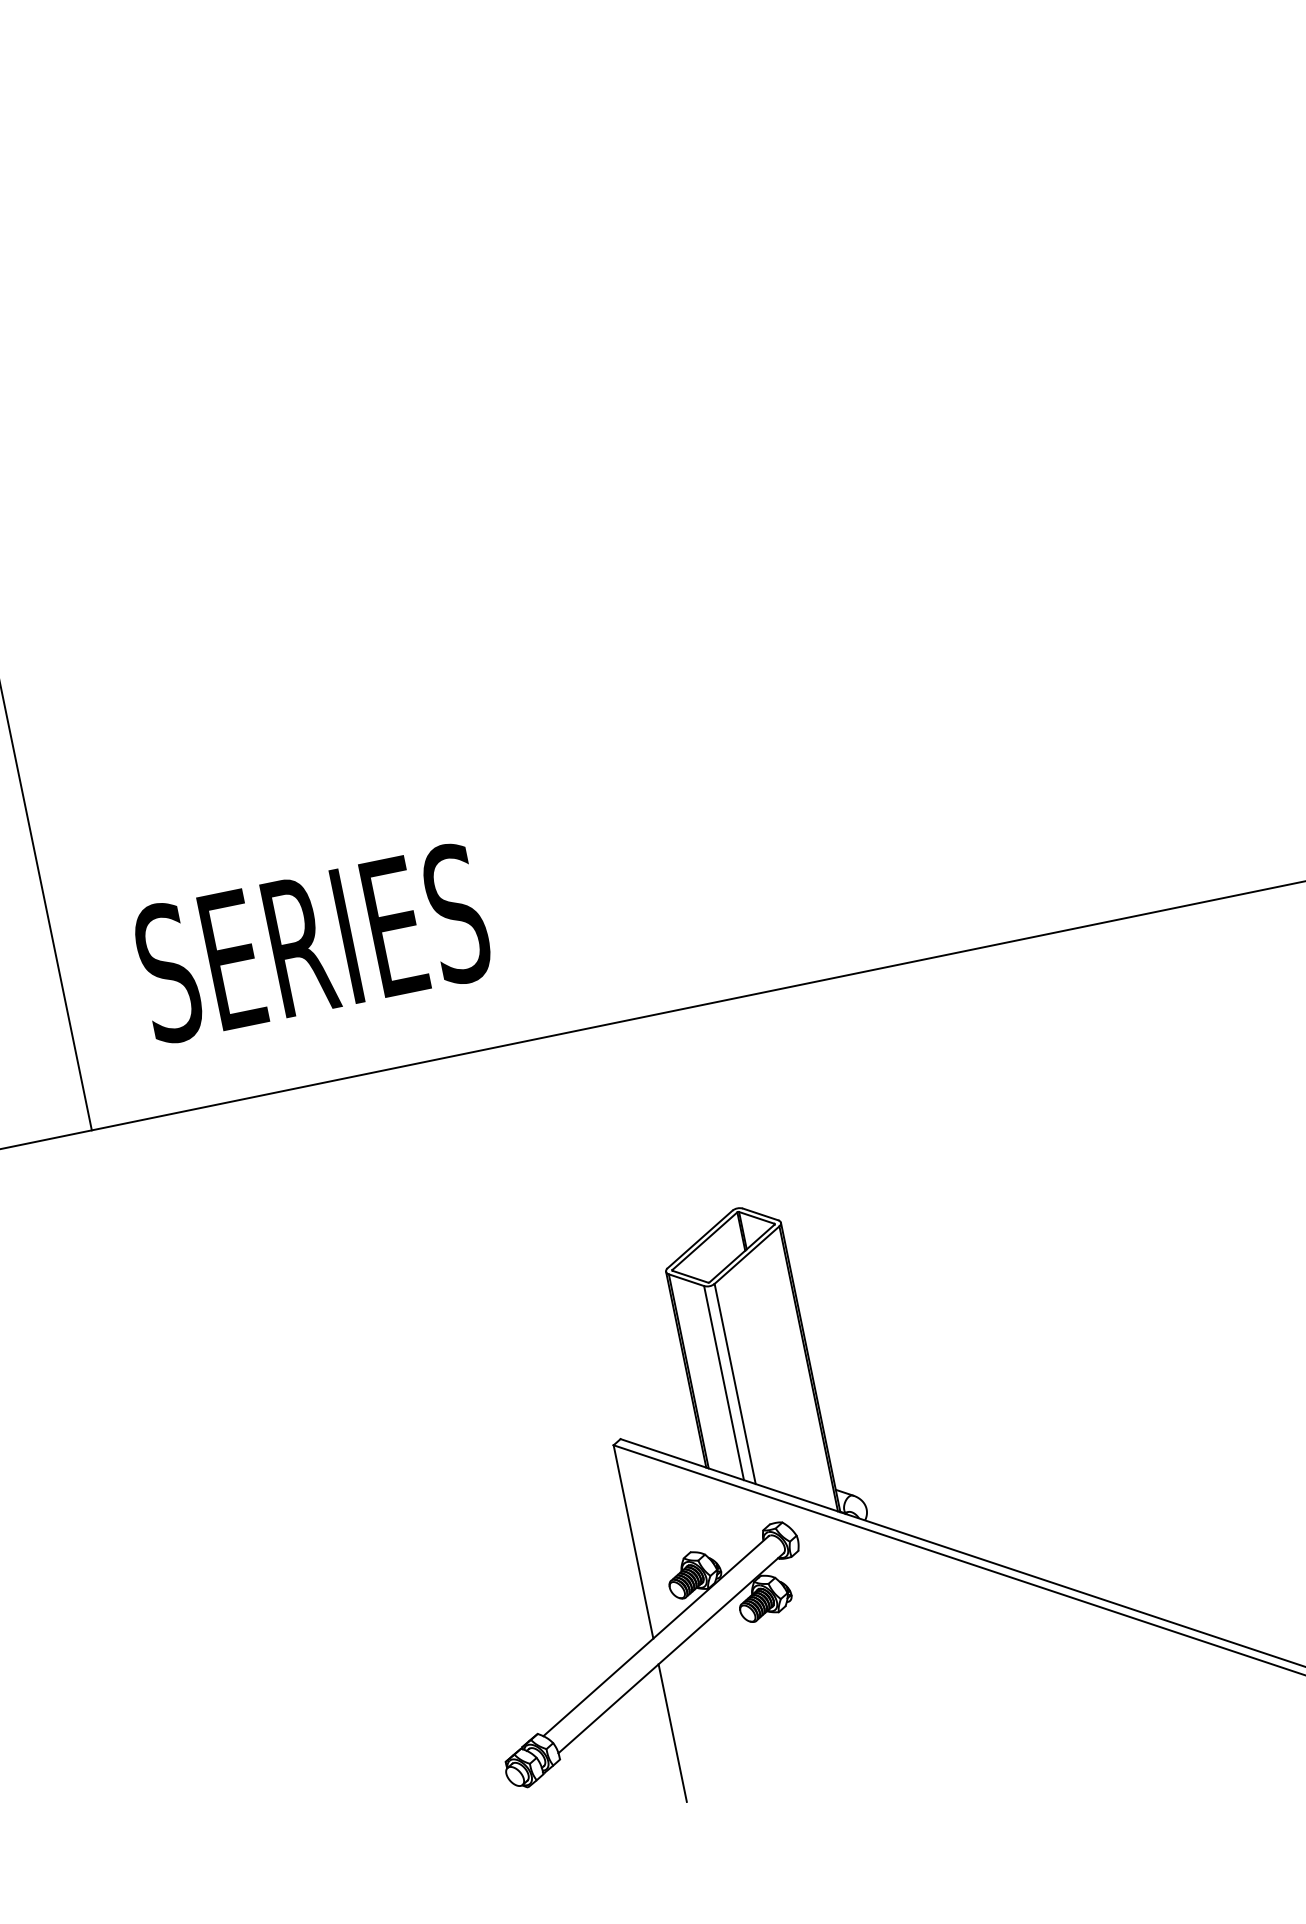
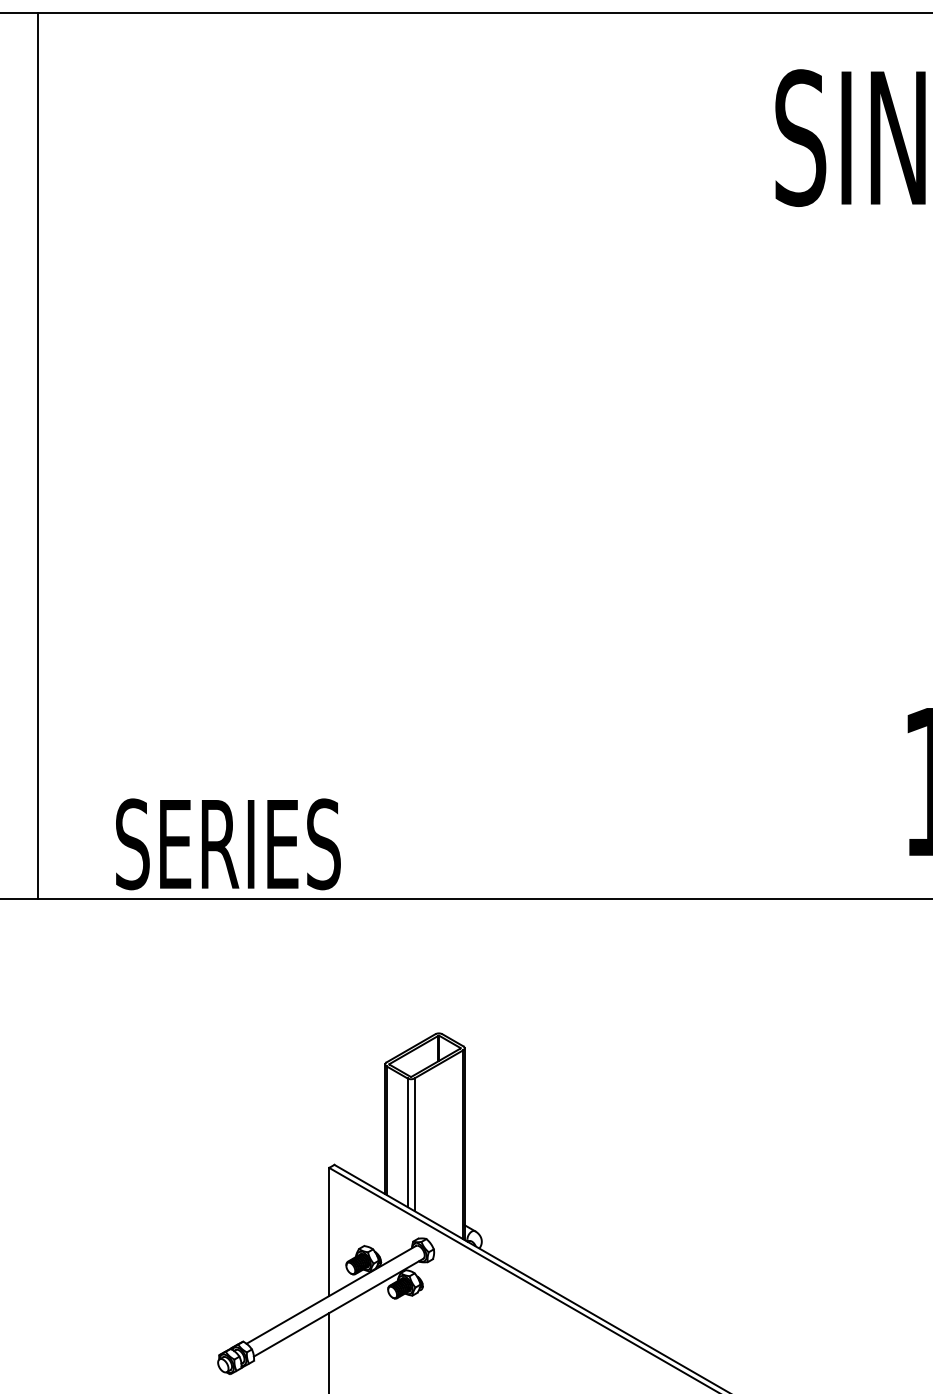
text: (312, 943) -> (228, 844), moved

